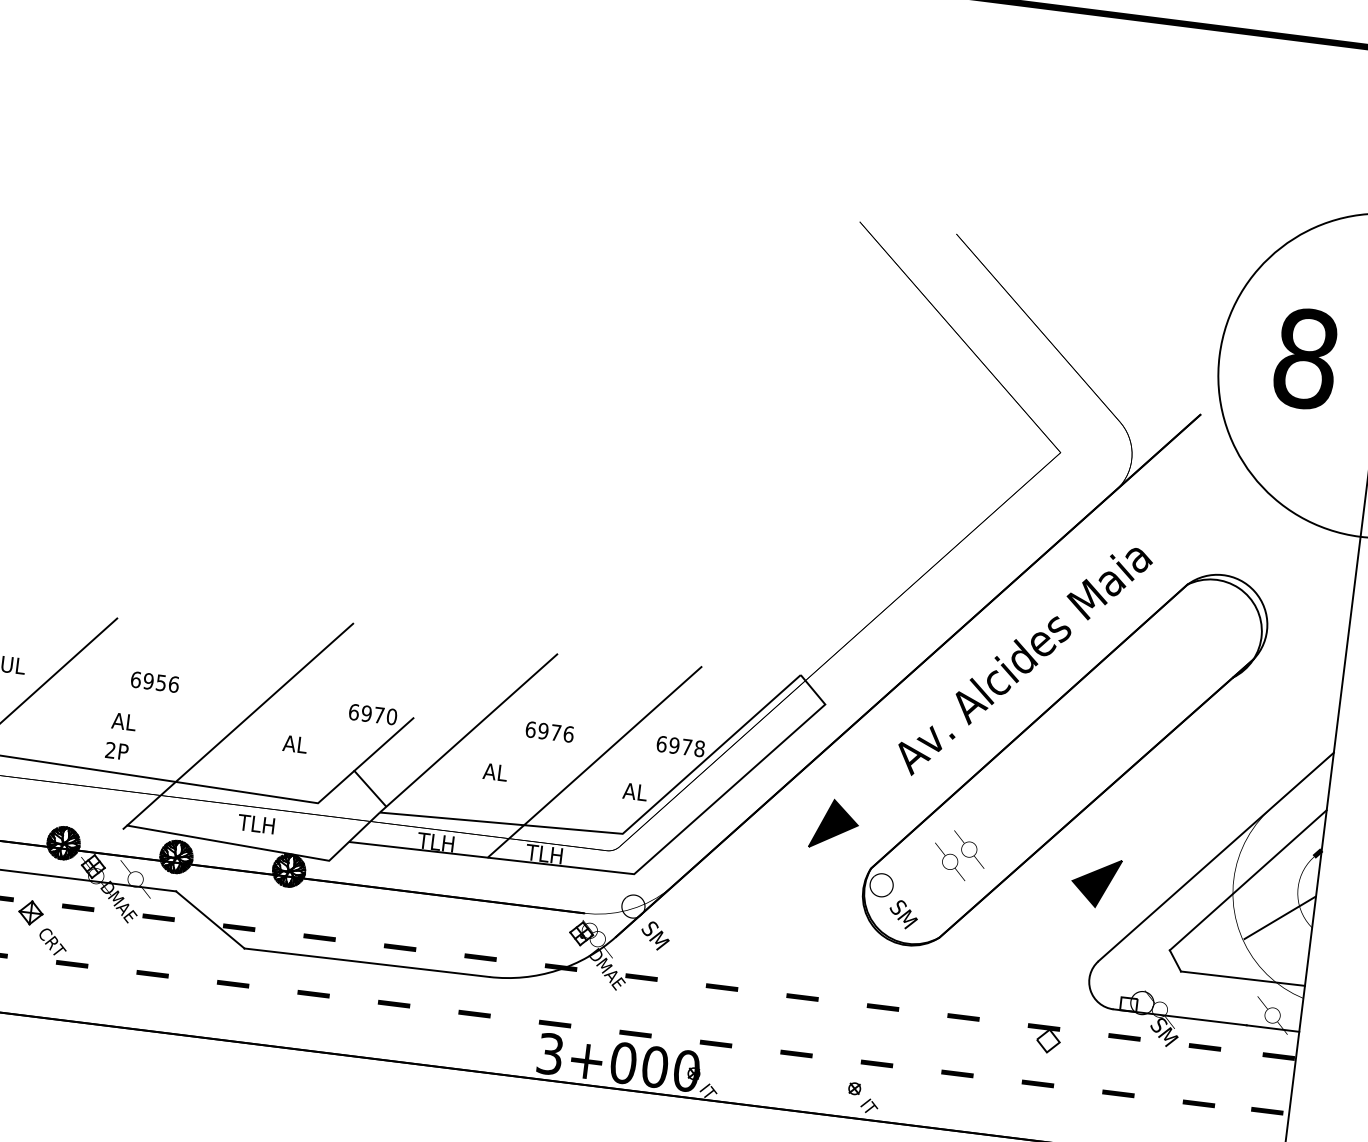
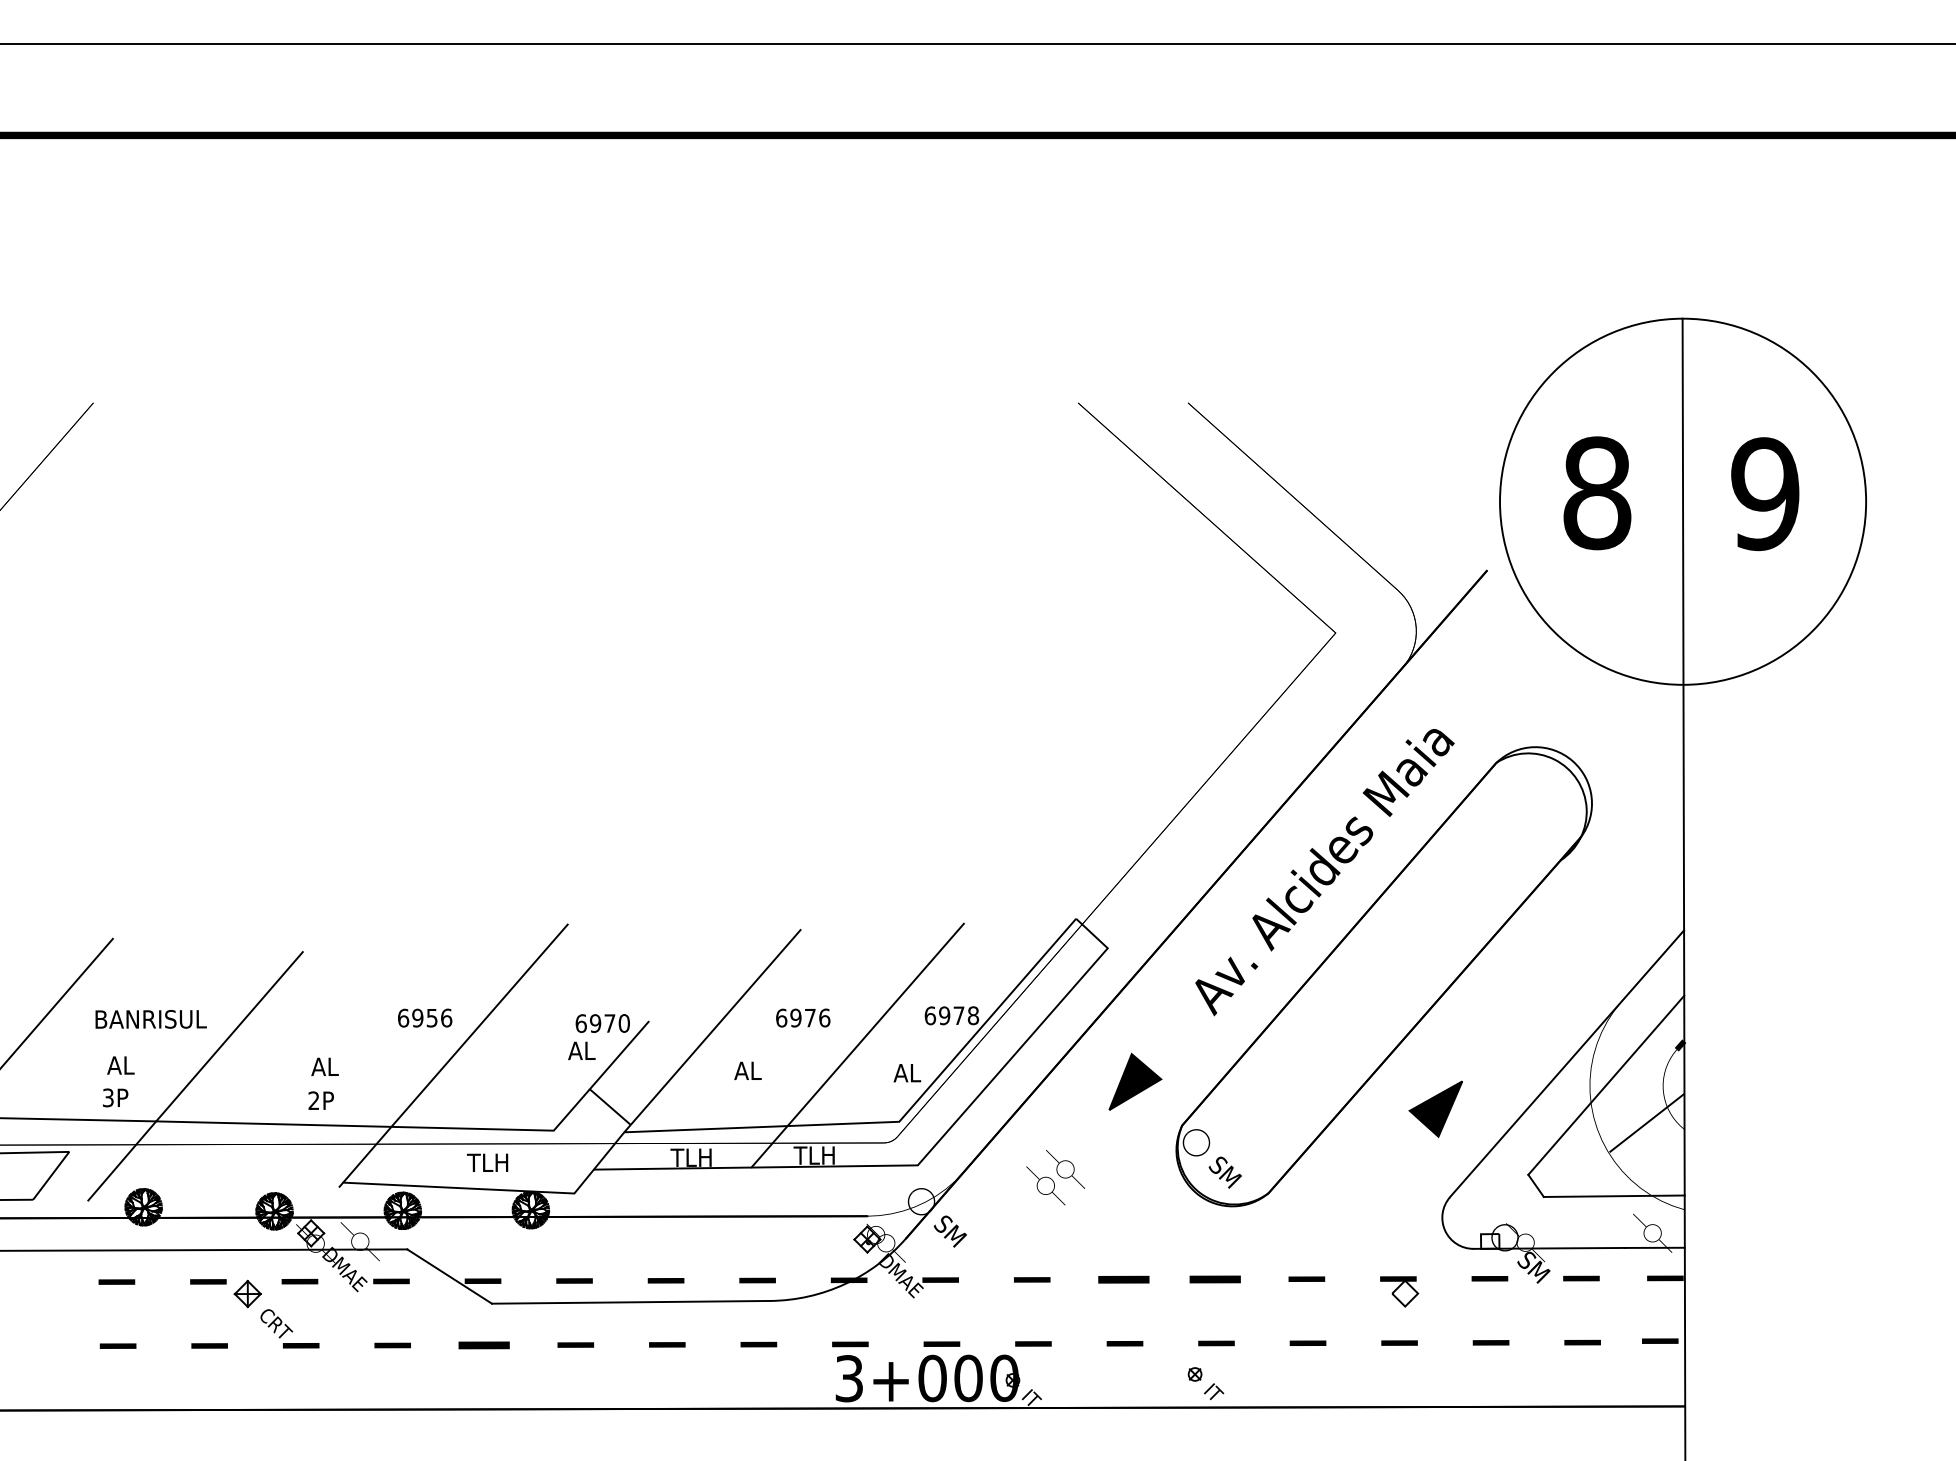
text: (155, 681) -> (425, 1017), moved
text: (294, 743) -> (581, 1050), moved
part: (959, 855) -> (1055, 1177), moved
part: (233, 983) -> (484, 1344), size x1.4
part: (802, 997) -> (1123, 1279), size x1.4
part: (883, 1007) -> (1215, 1279), size x1.4

